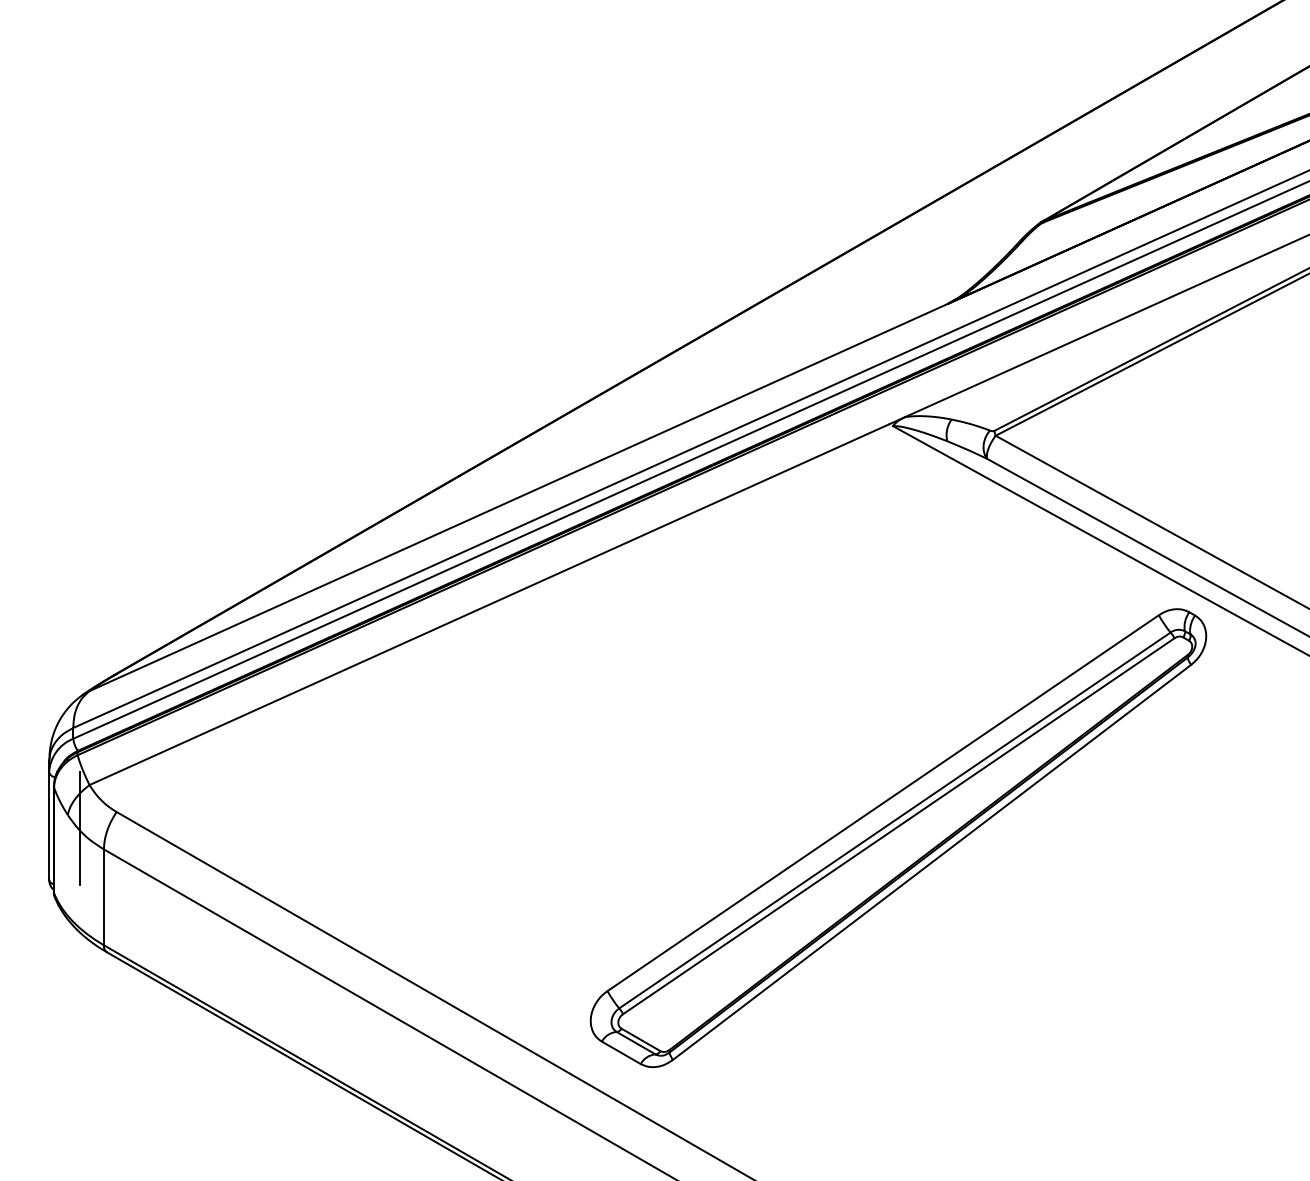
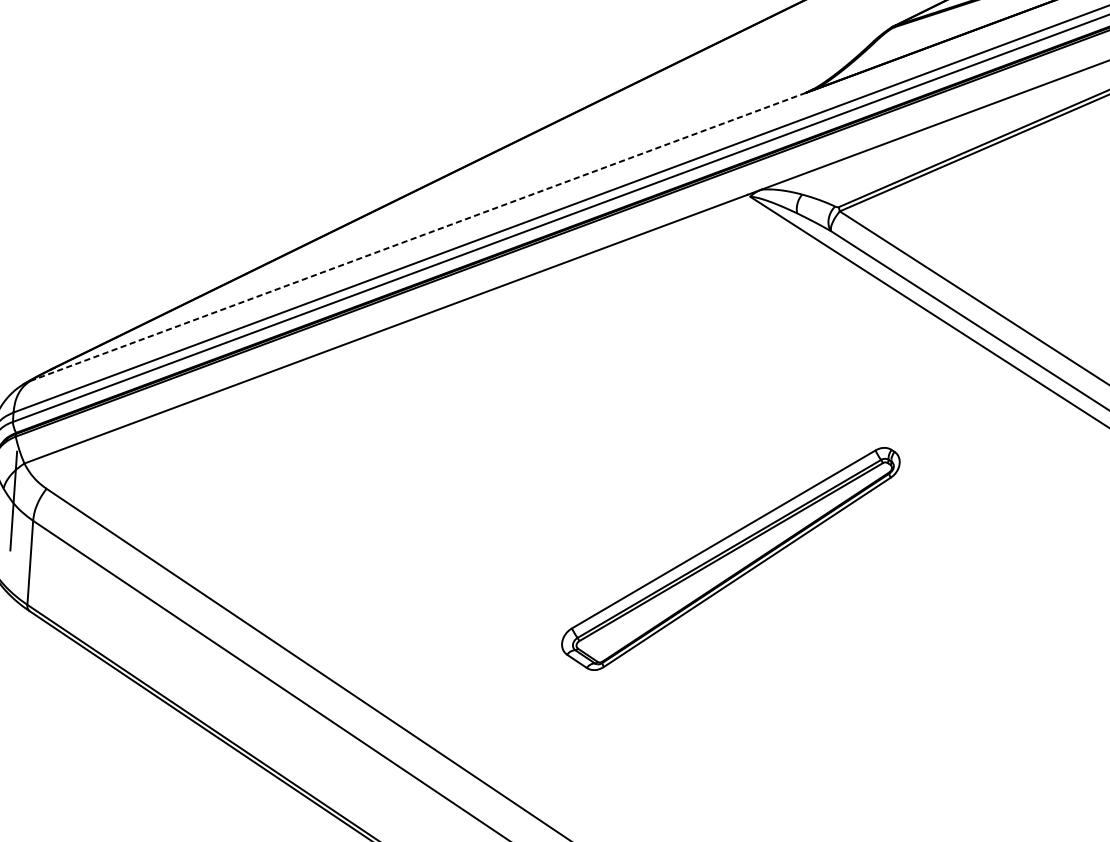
line: (518, 497) -> (417, 237), solid -> dashed
part: (898, 837) -> (730, 557), size x0.6

